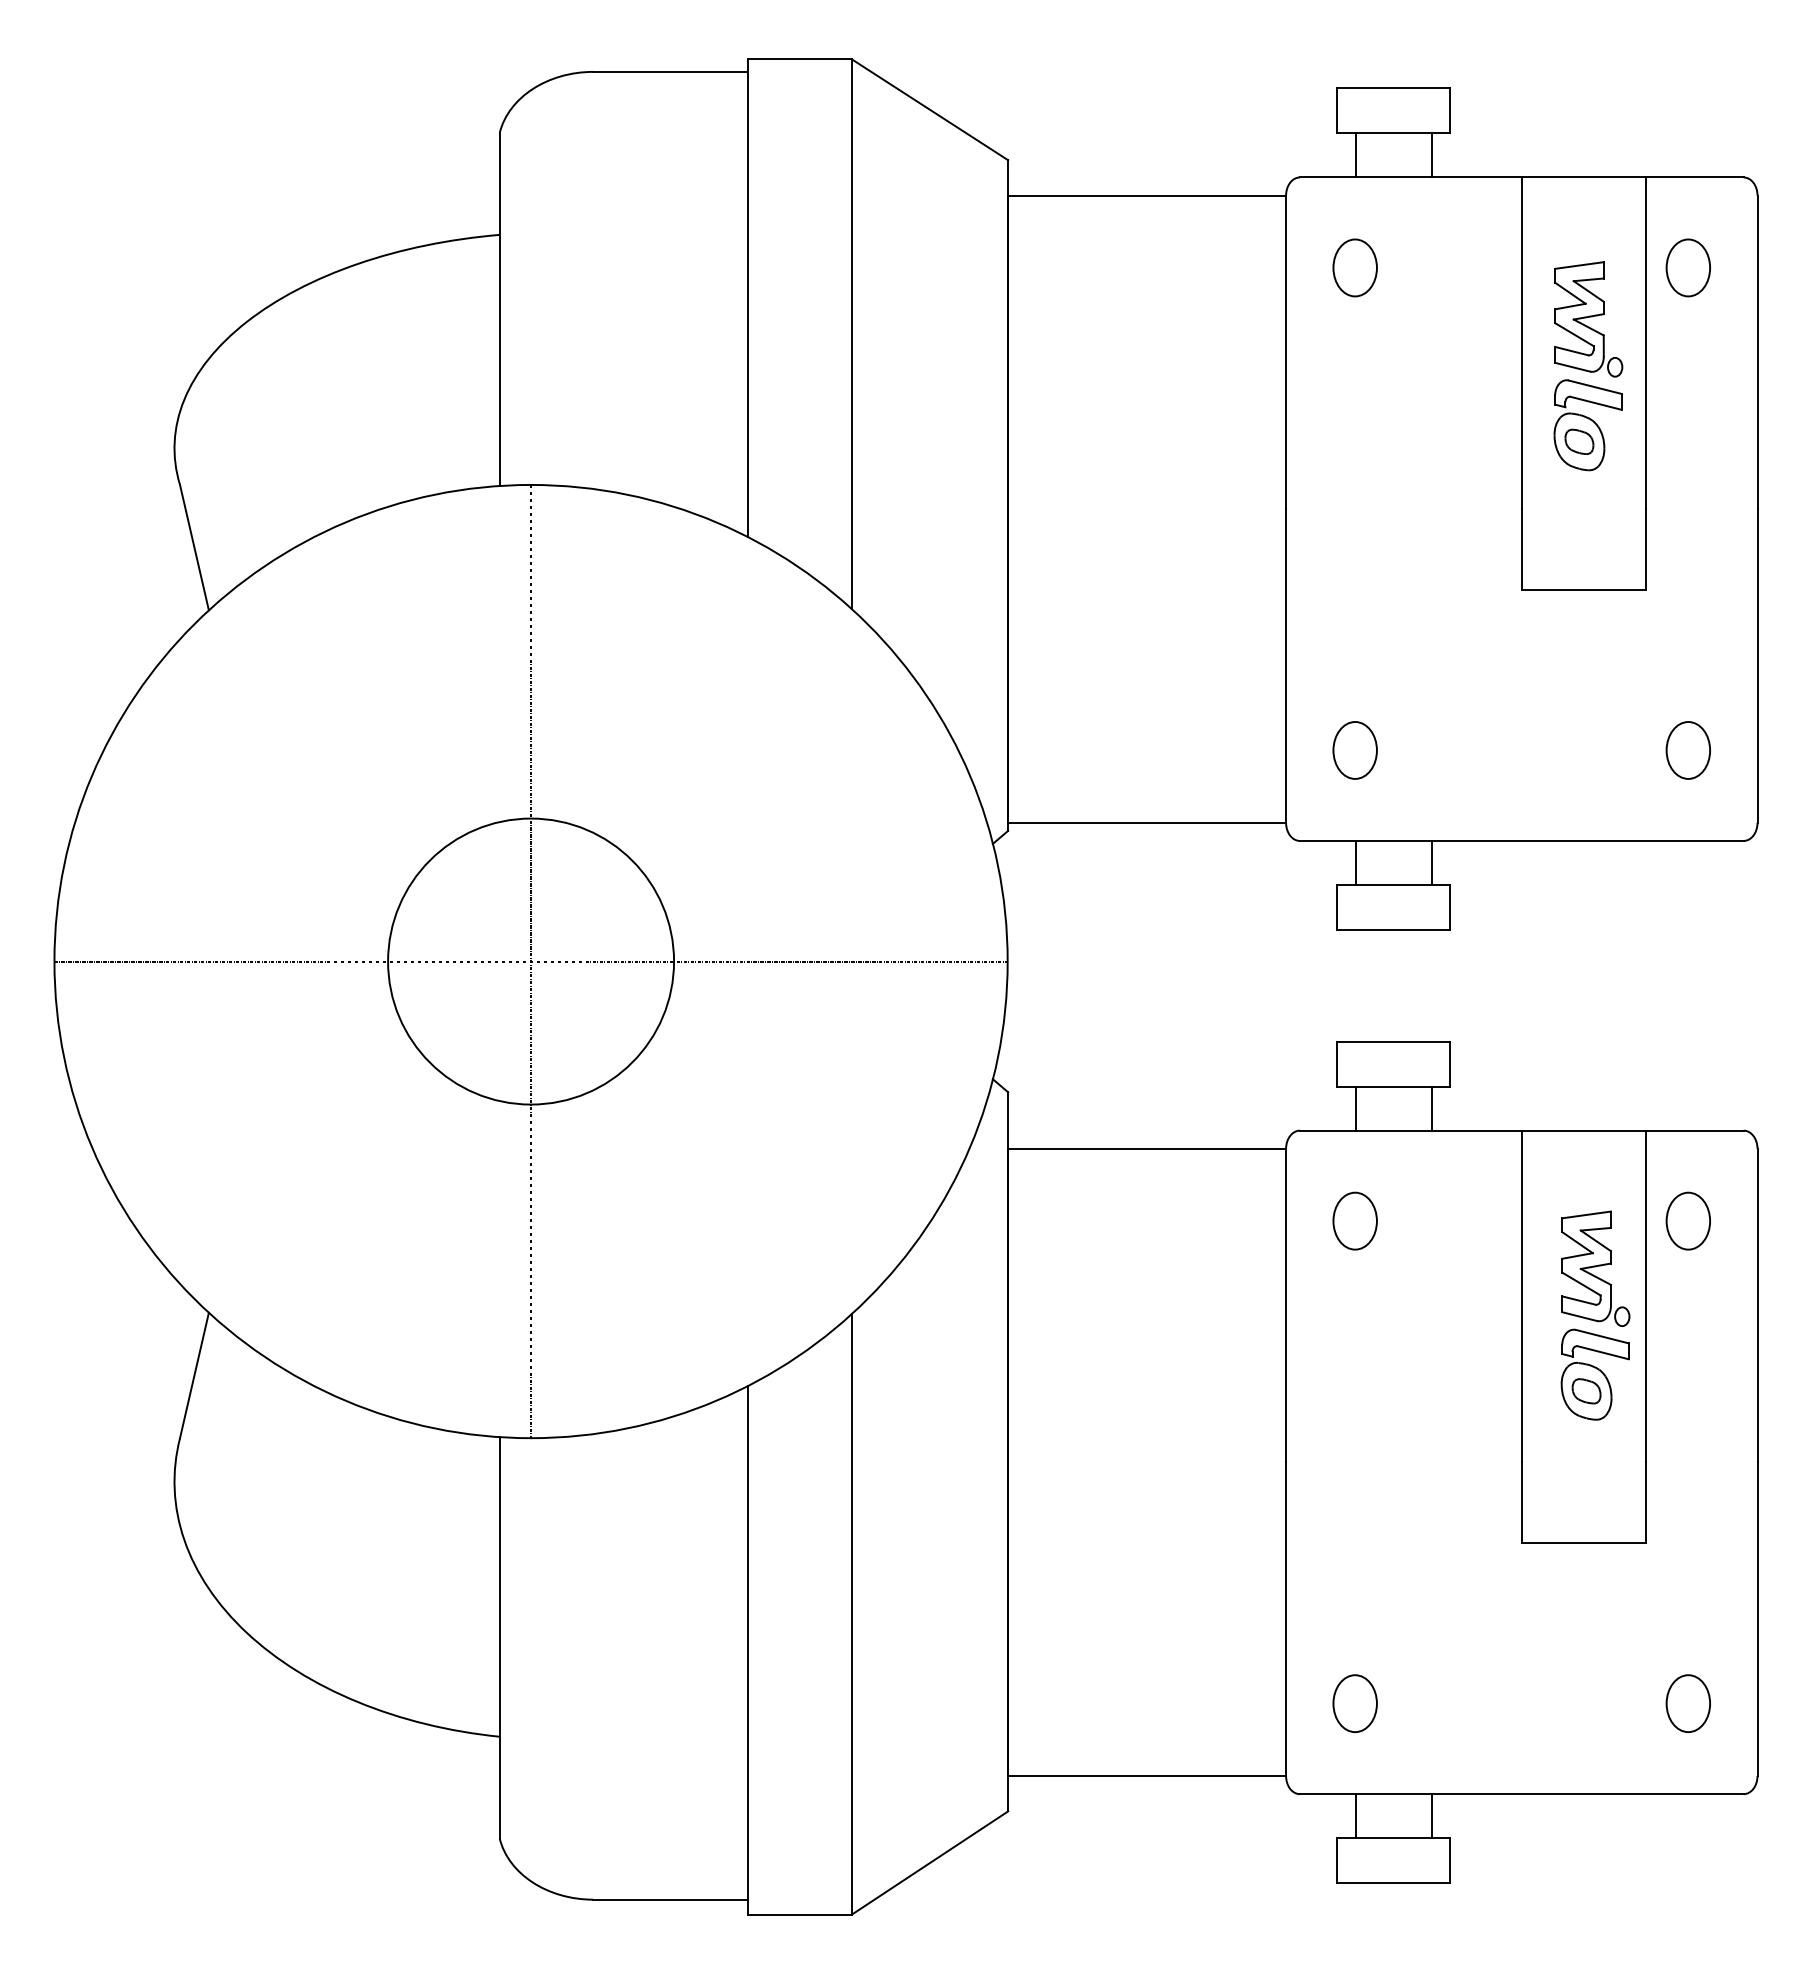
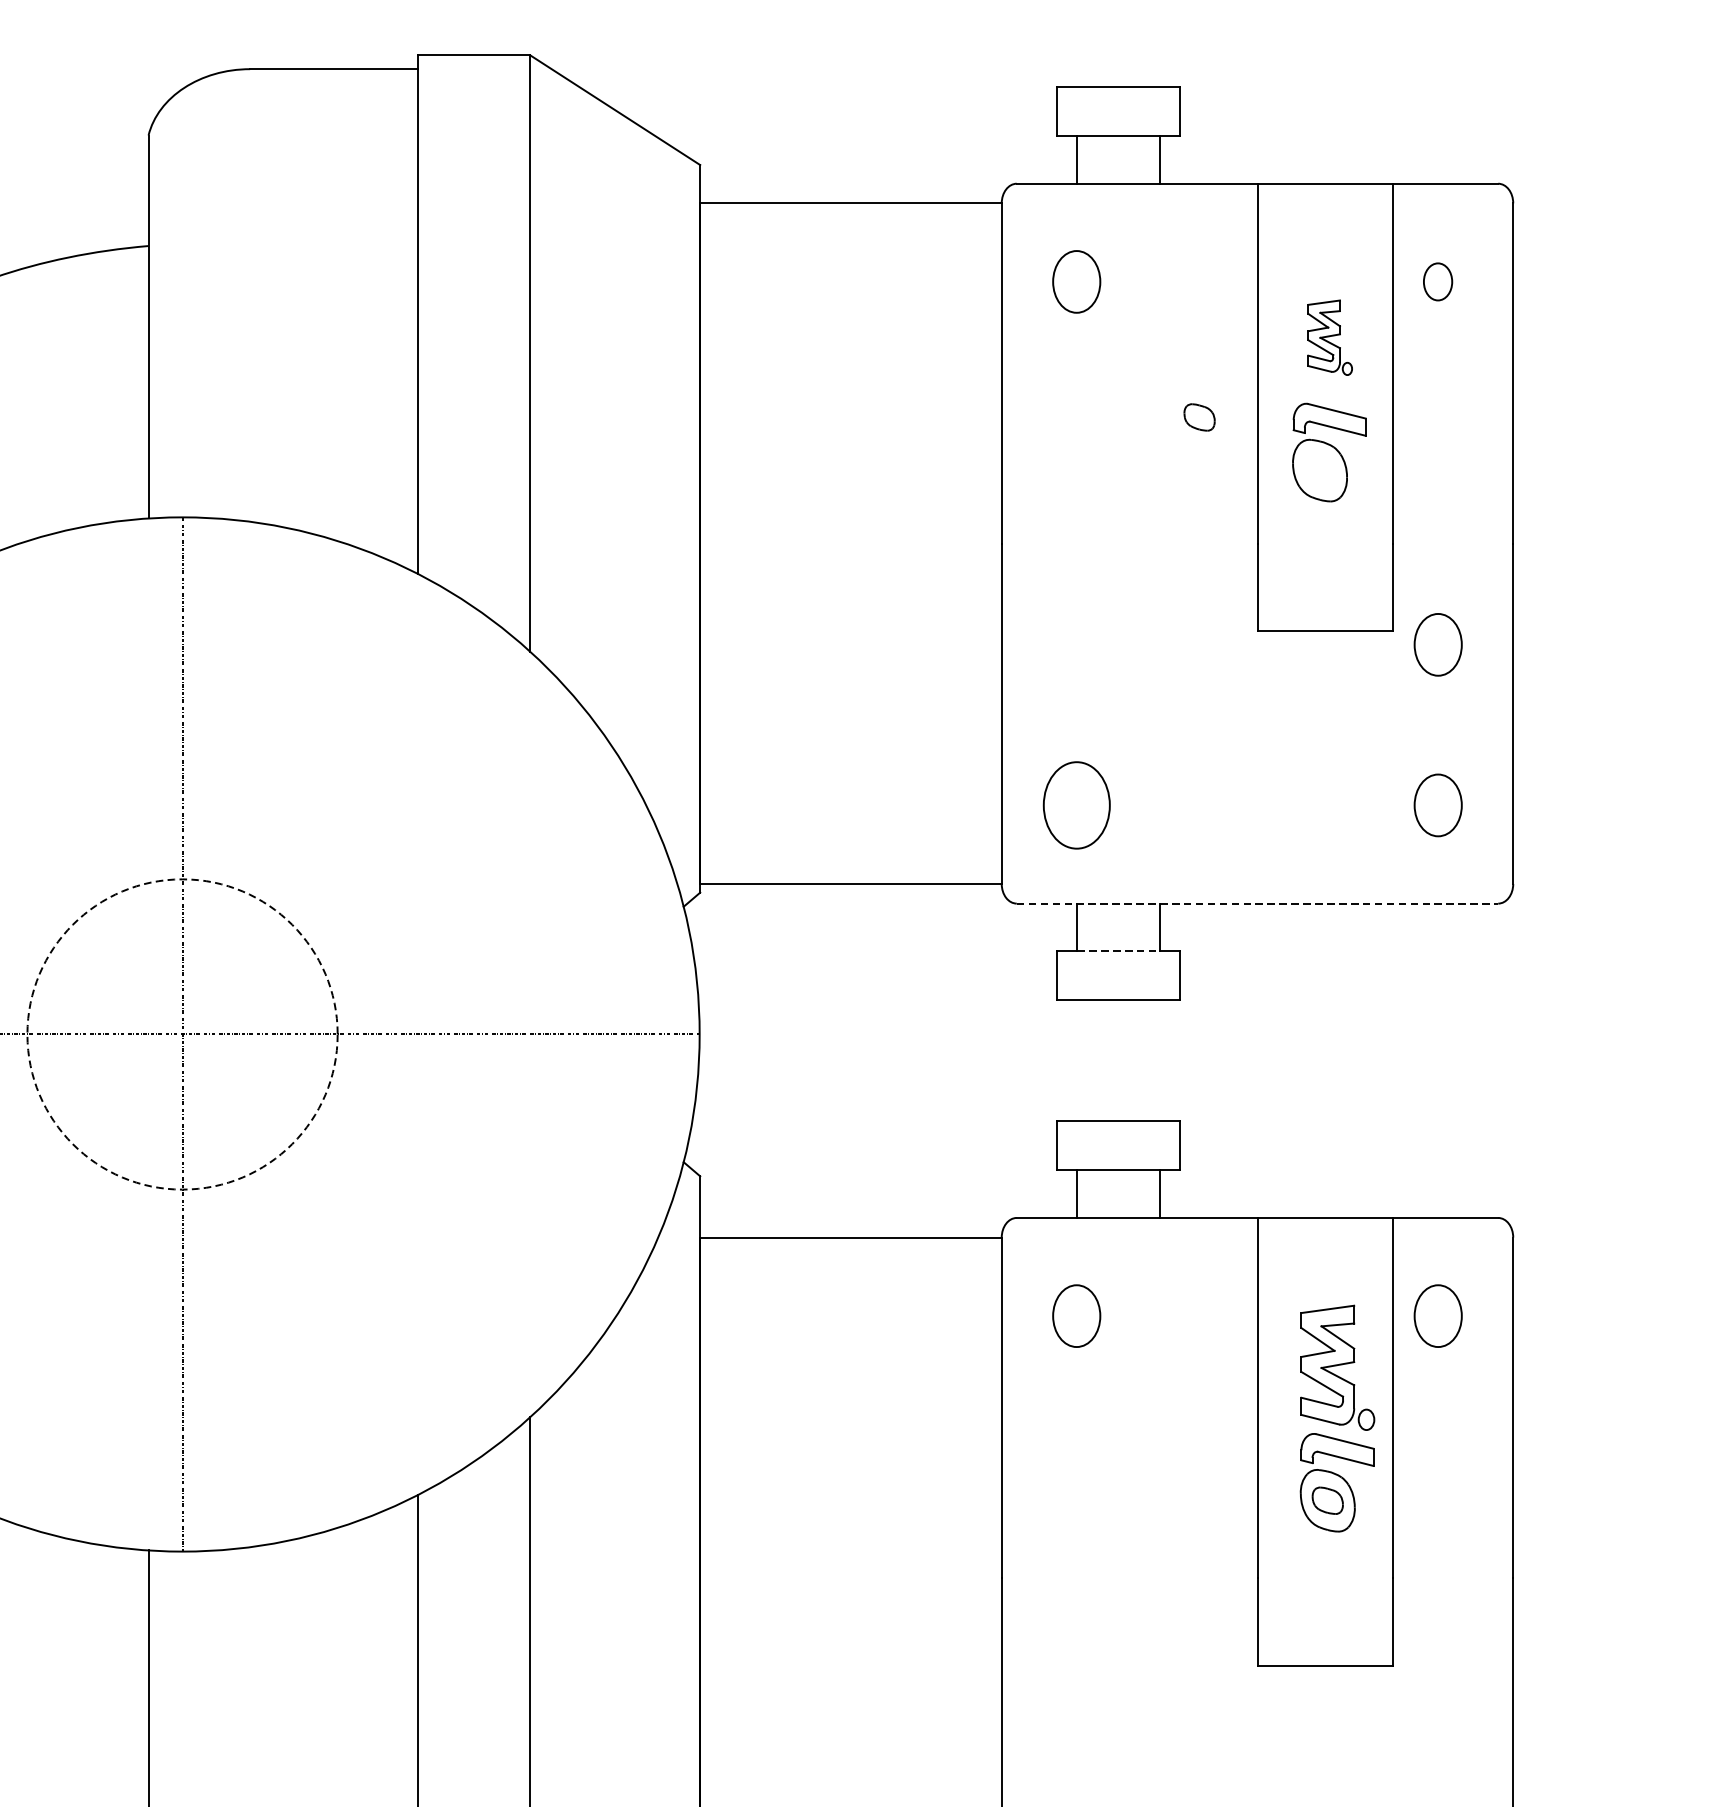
part: (1687, 267) -> (1437, 281), size x0.6
part: (1588, 319) -> (1329, 337), size x0.6
part: (1579, 441) -> (1199, 417), moved
part: (1687, 602) -> (1437, 644), added
part: (1354, 750) -> (1075, 805), size x1.4
line: (1521, 840) -> (1257, 903), solid -> dashed
line: (1394, 885) -> (1119, 951), solid -> dashed
circle: (531, 961) -> (183, 1034), solid -> dashed

